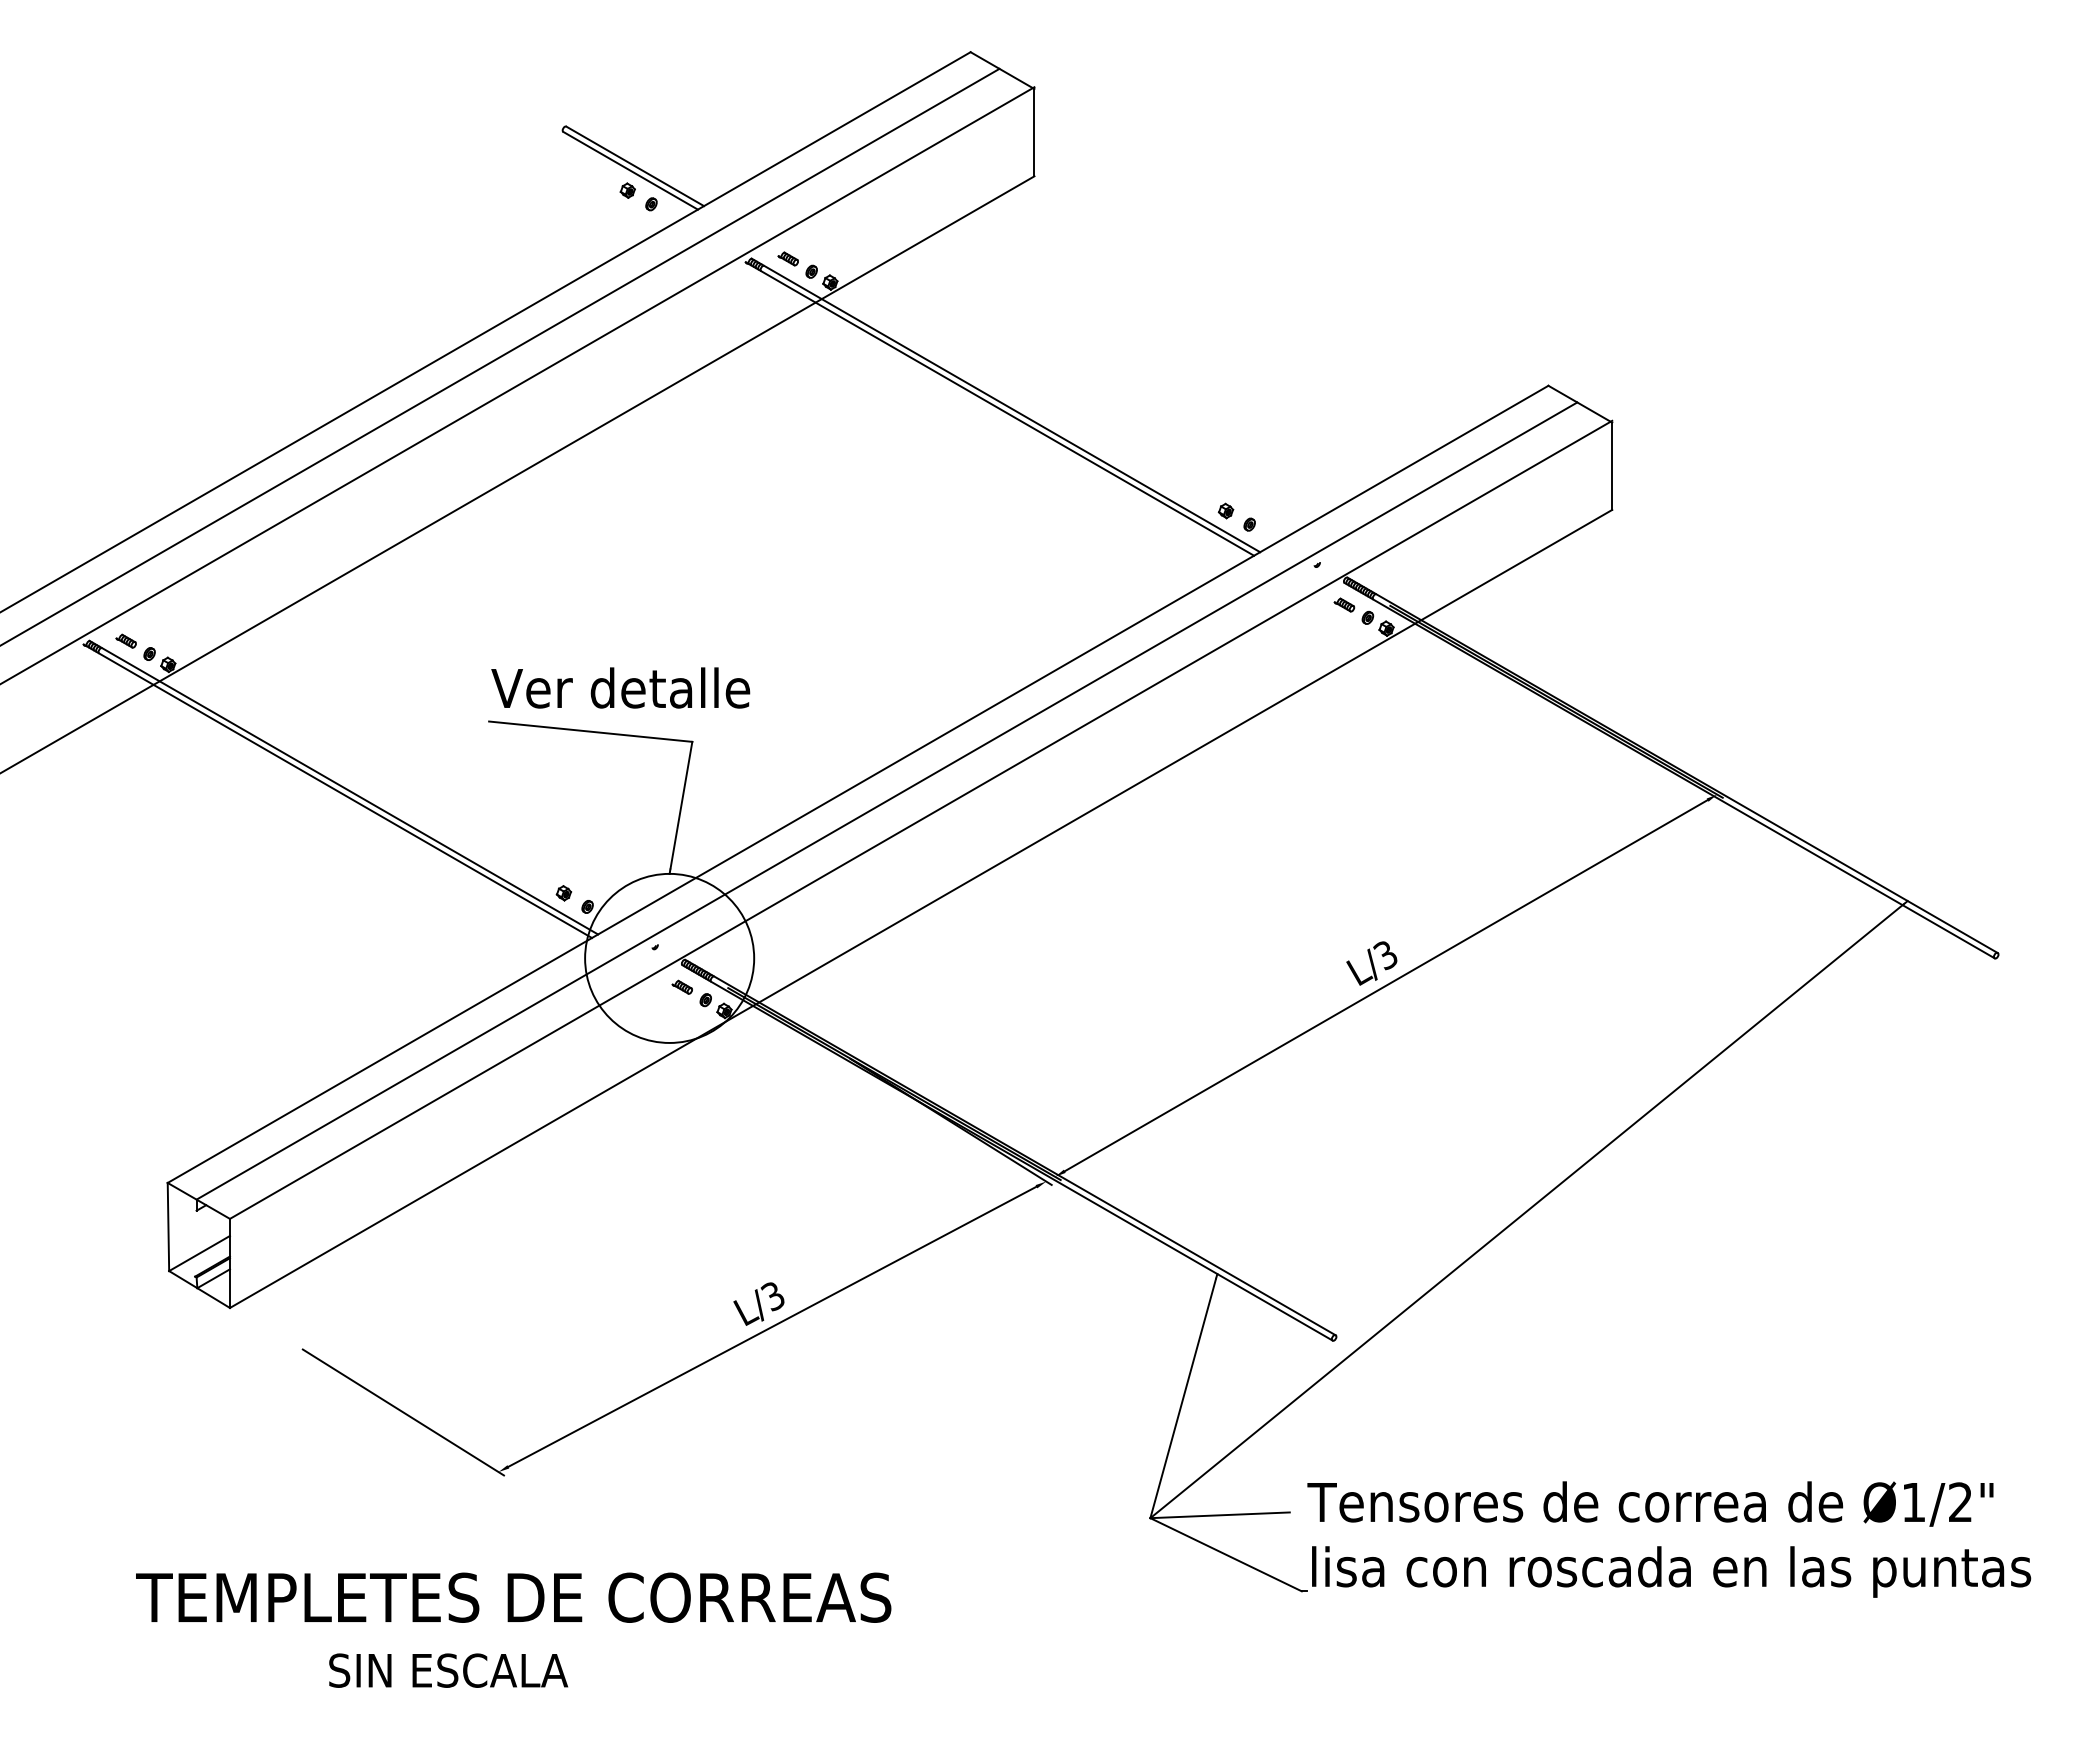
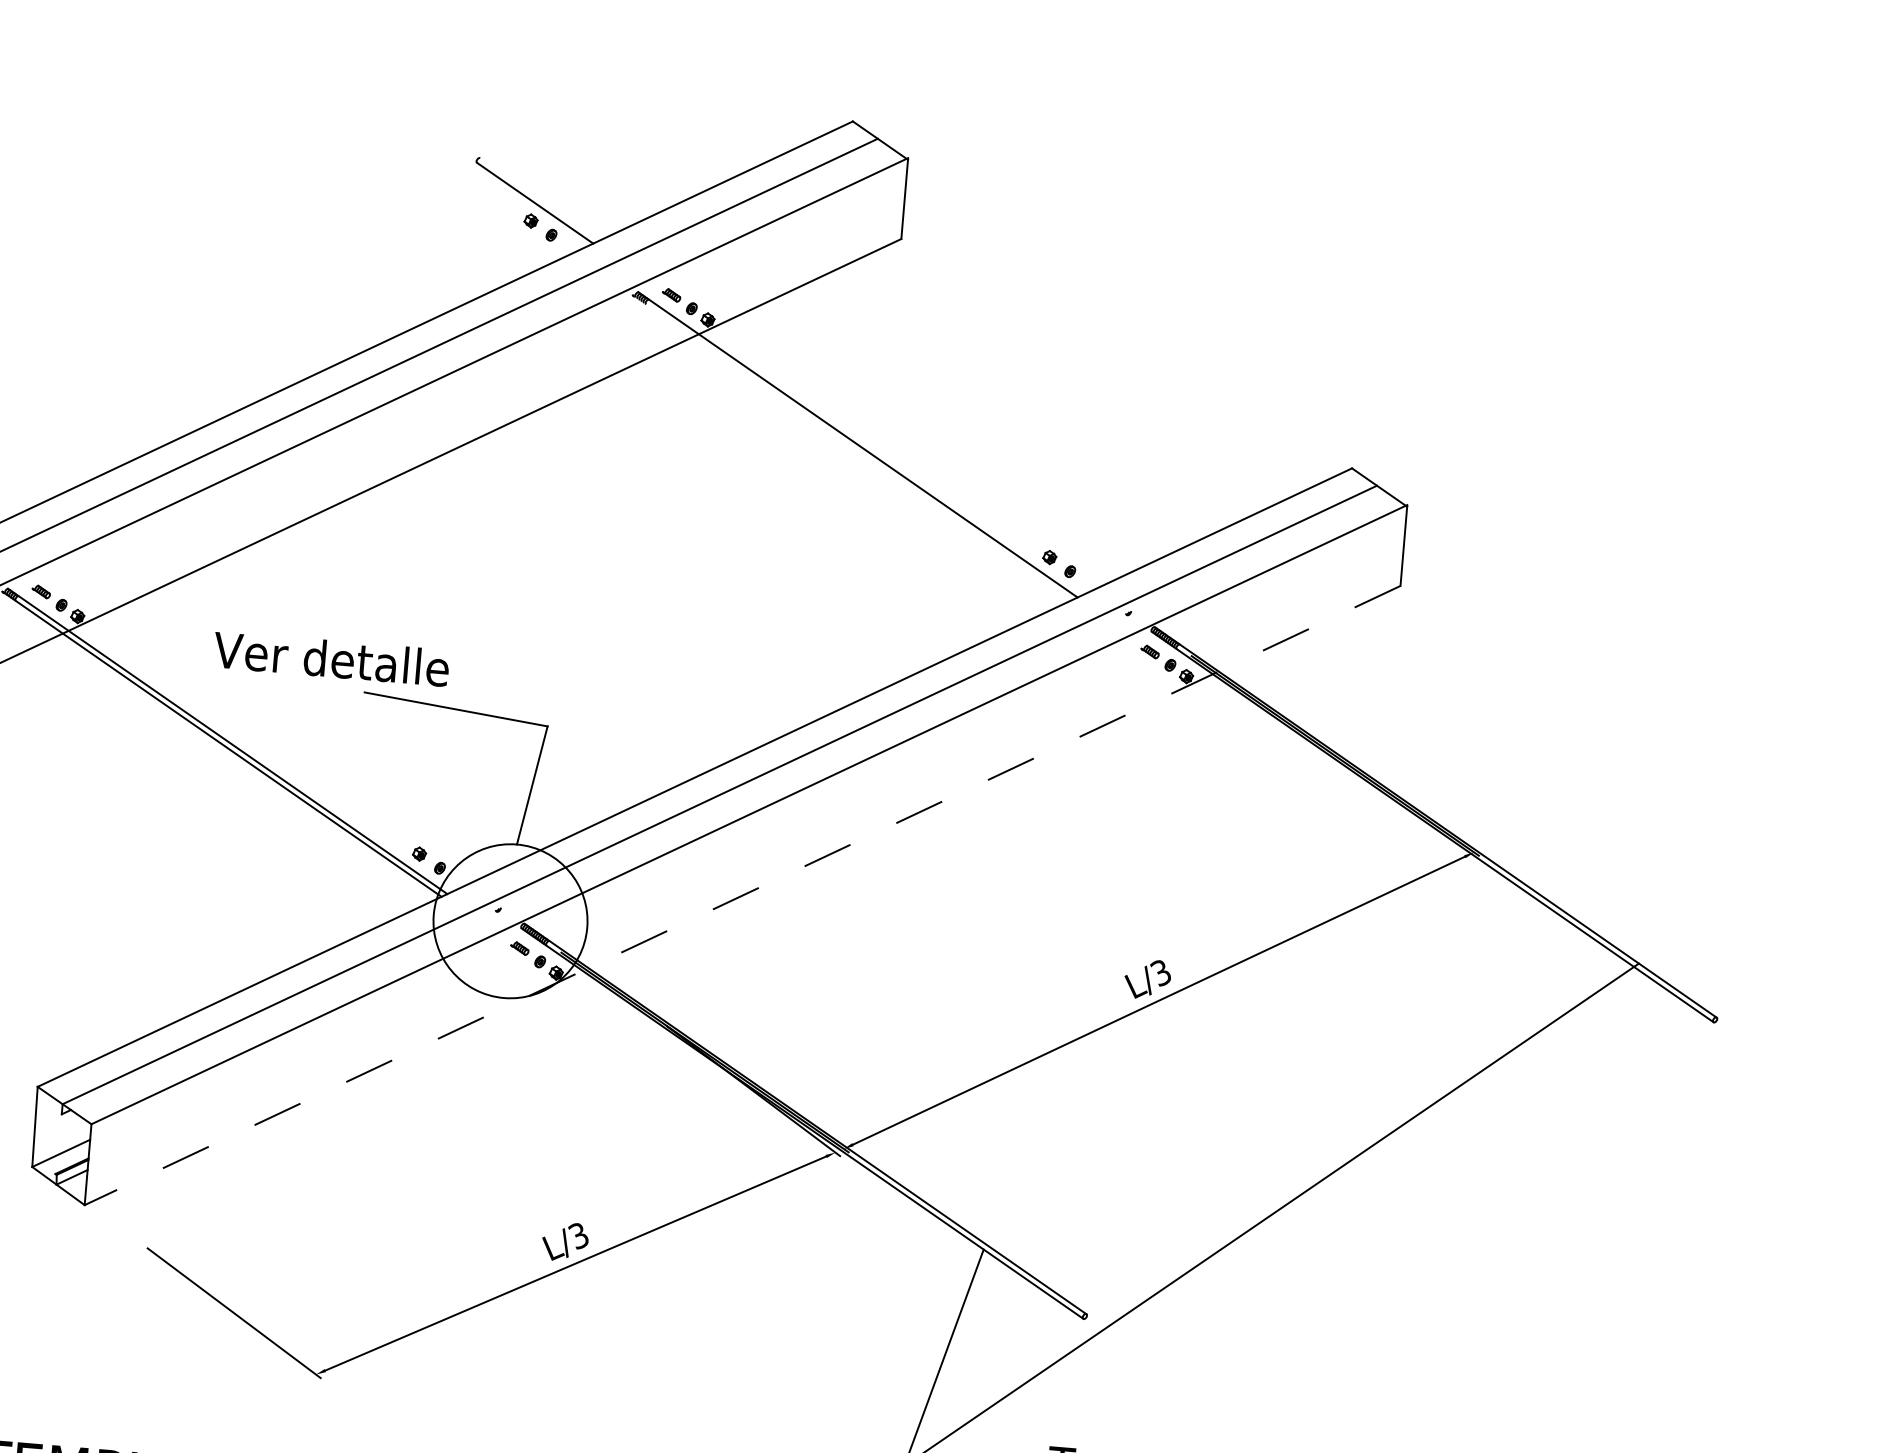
line: (635, 166) -> (539, 199), removed
line: (999, 408) -> (851, 447), removed
text: (620, 687) -> (331, 658), moved
line: (920, 909) -> (742, 895), solid -> dashed

